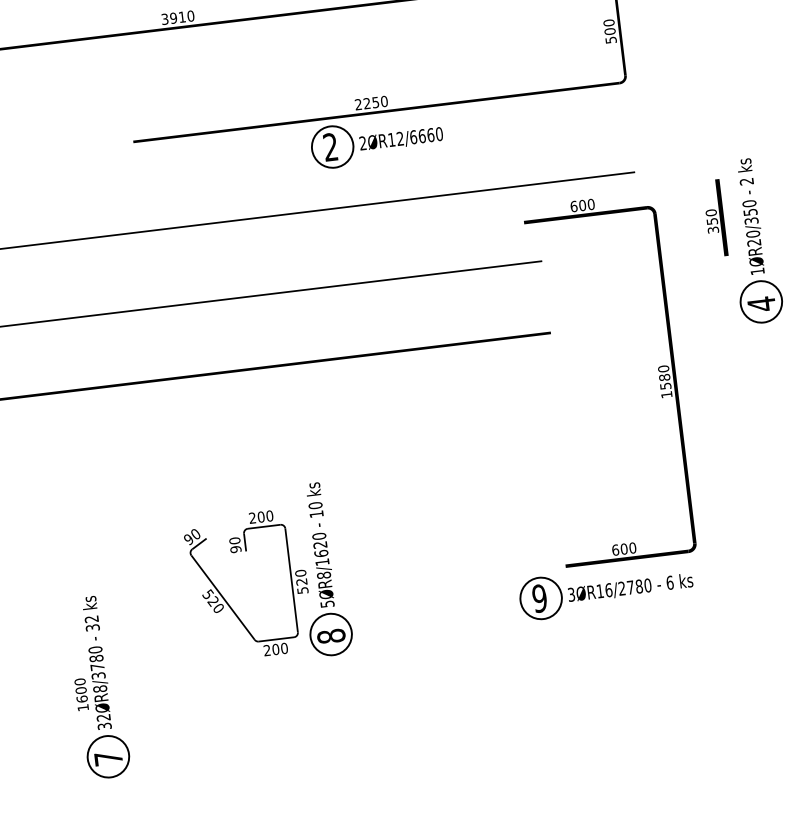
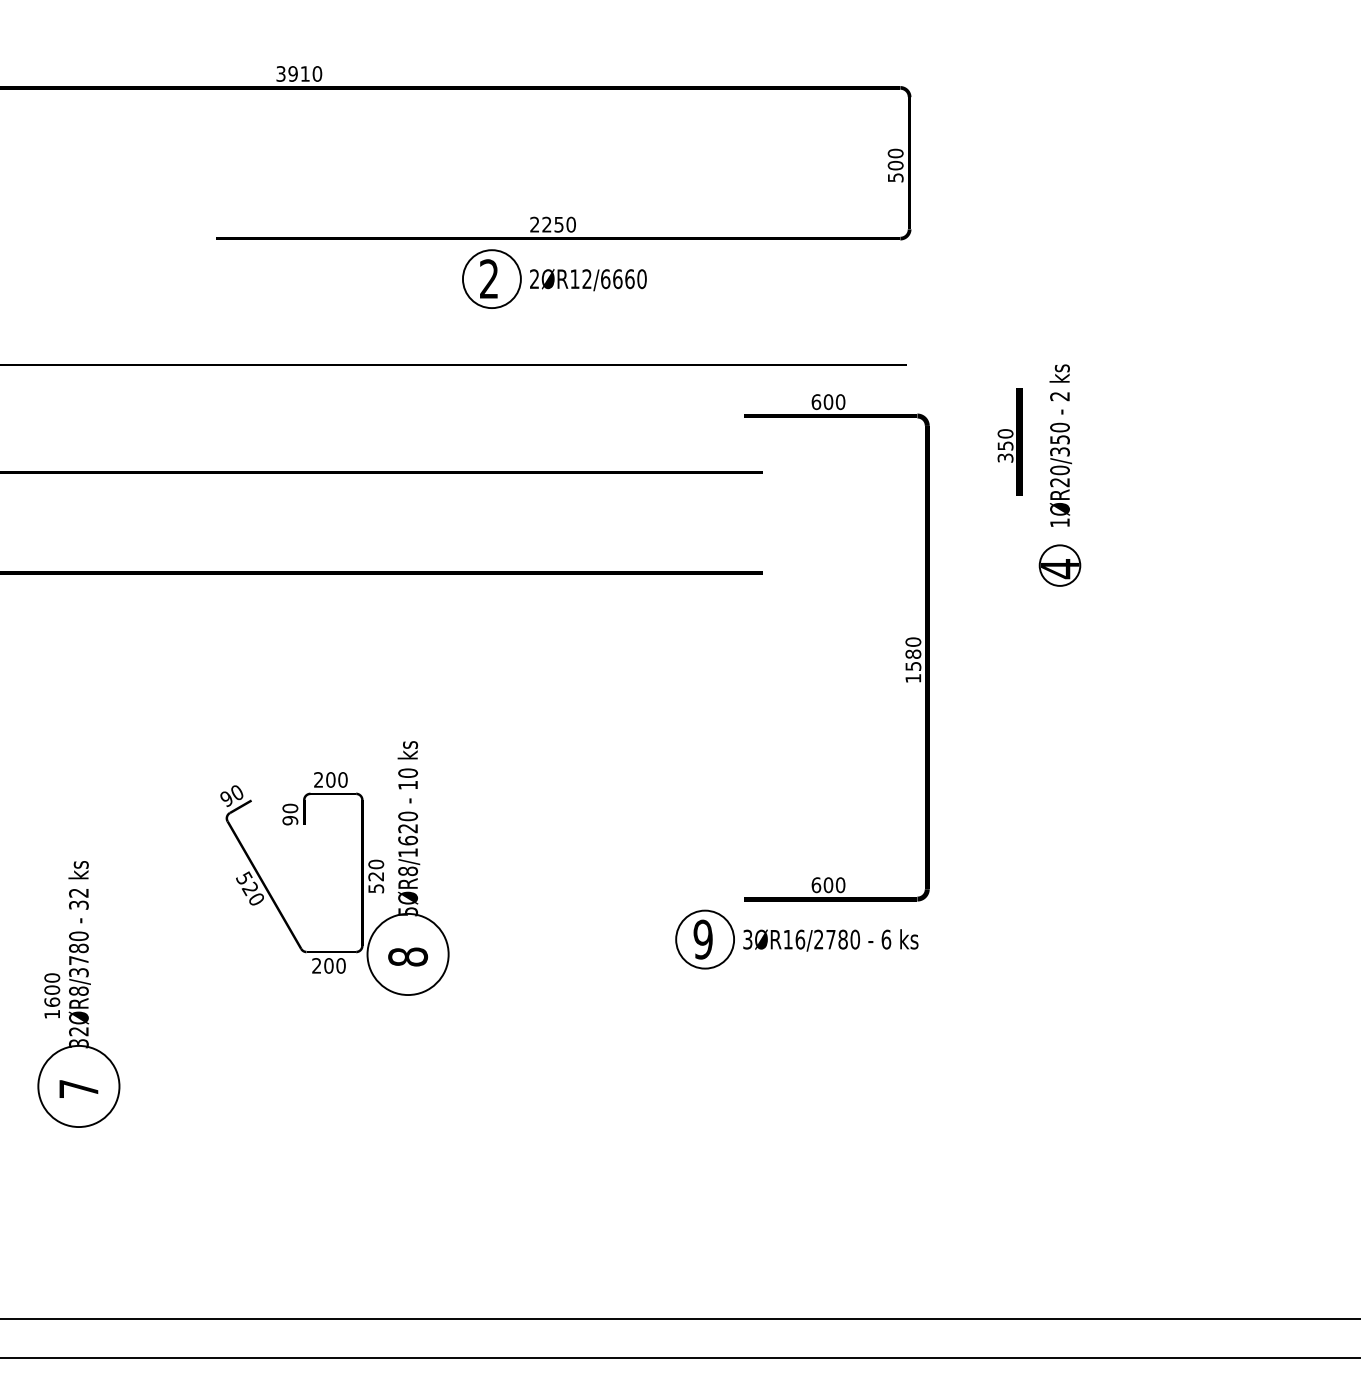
circle: (760, 301) -> (1059, 565), size x0.7
circle: (331, 634) -> (408, 954), size x1.4
circle: (108, 756) -> (78, 1086), size x1.4

